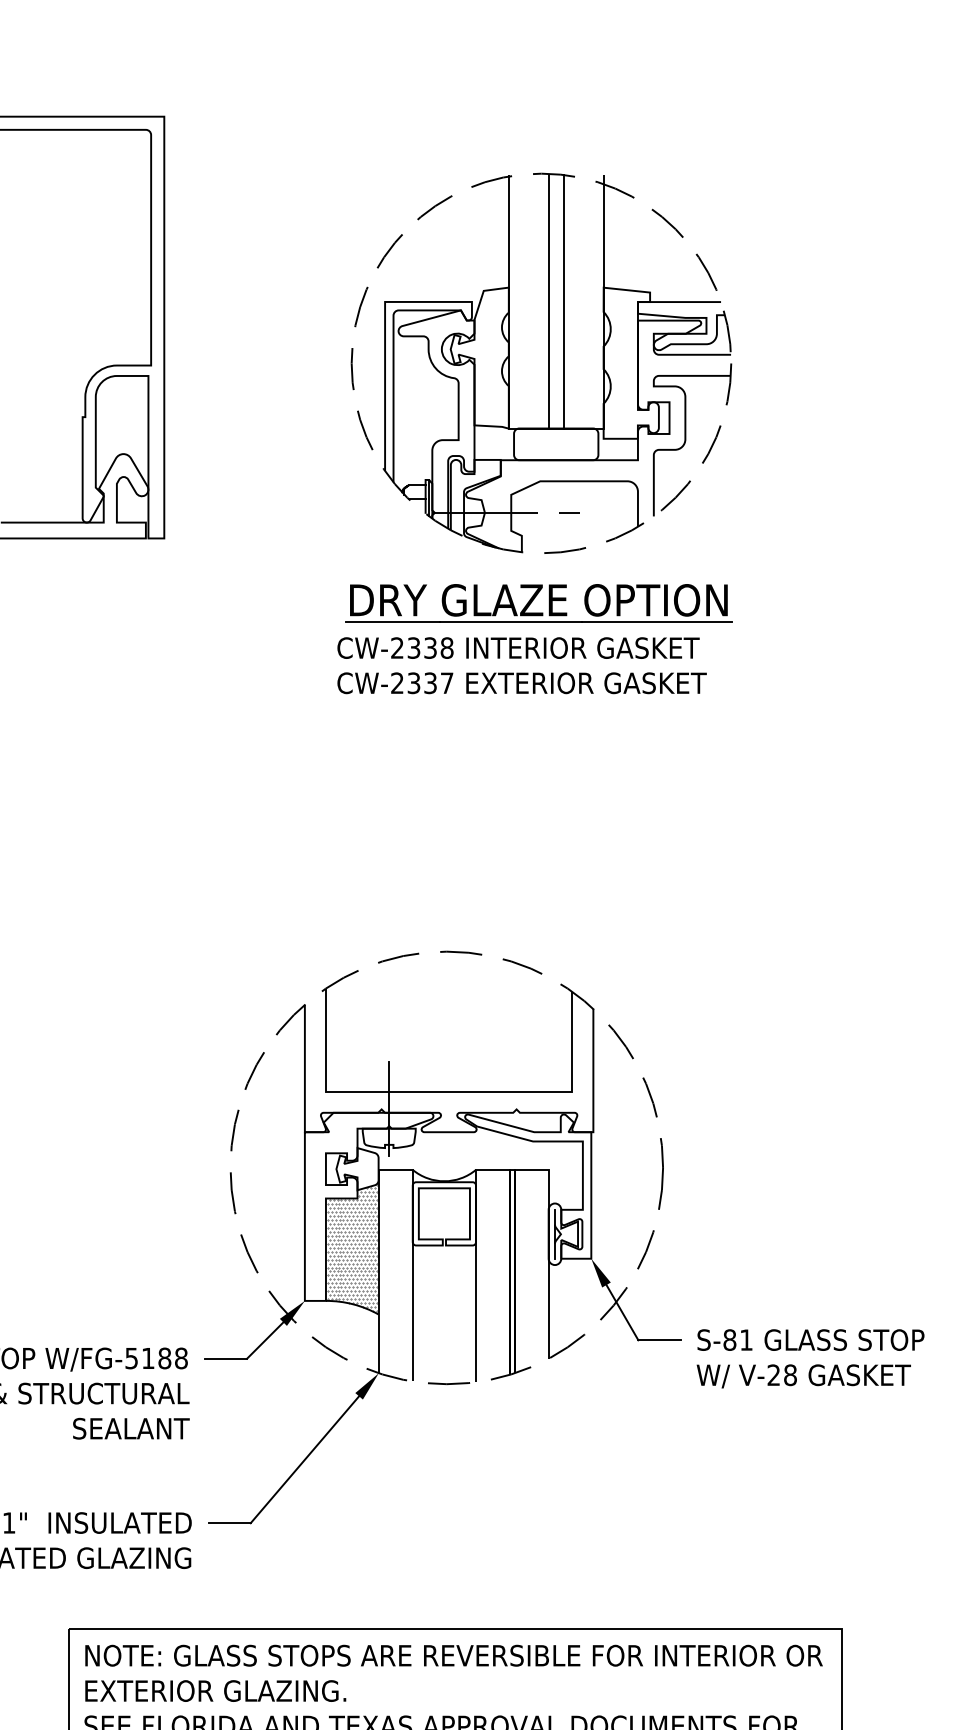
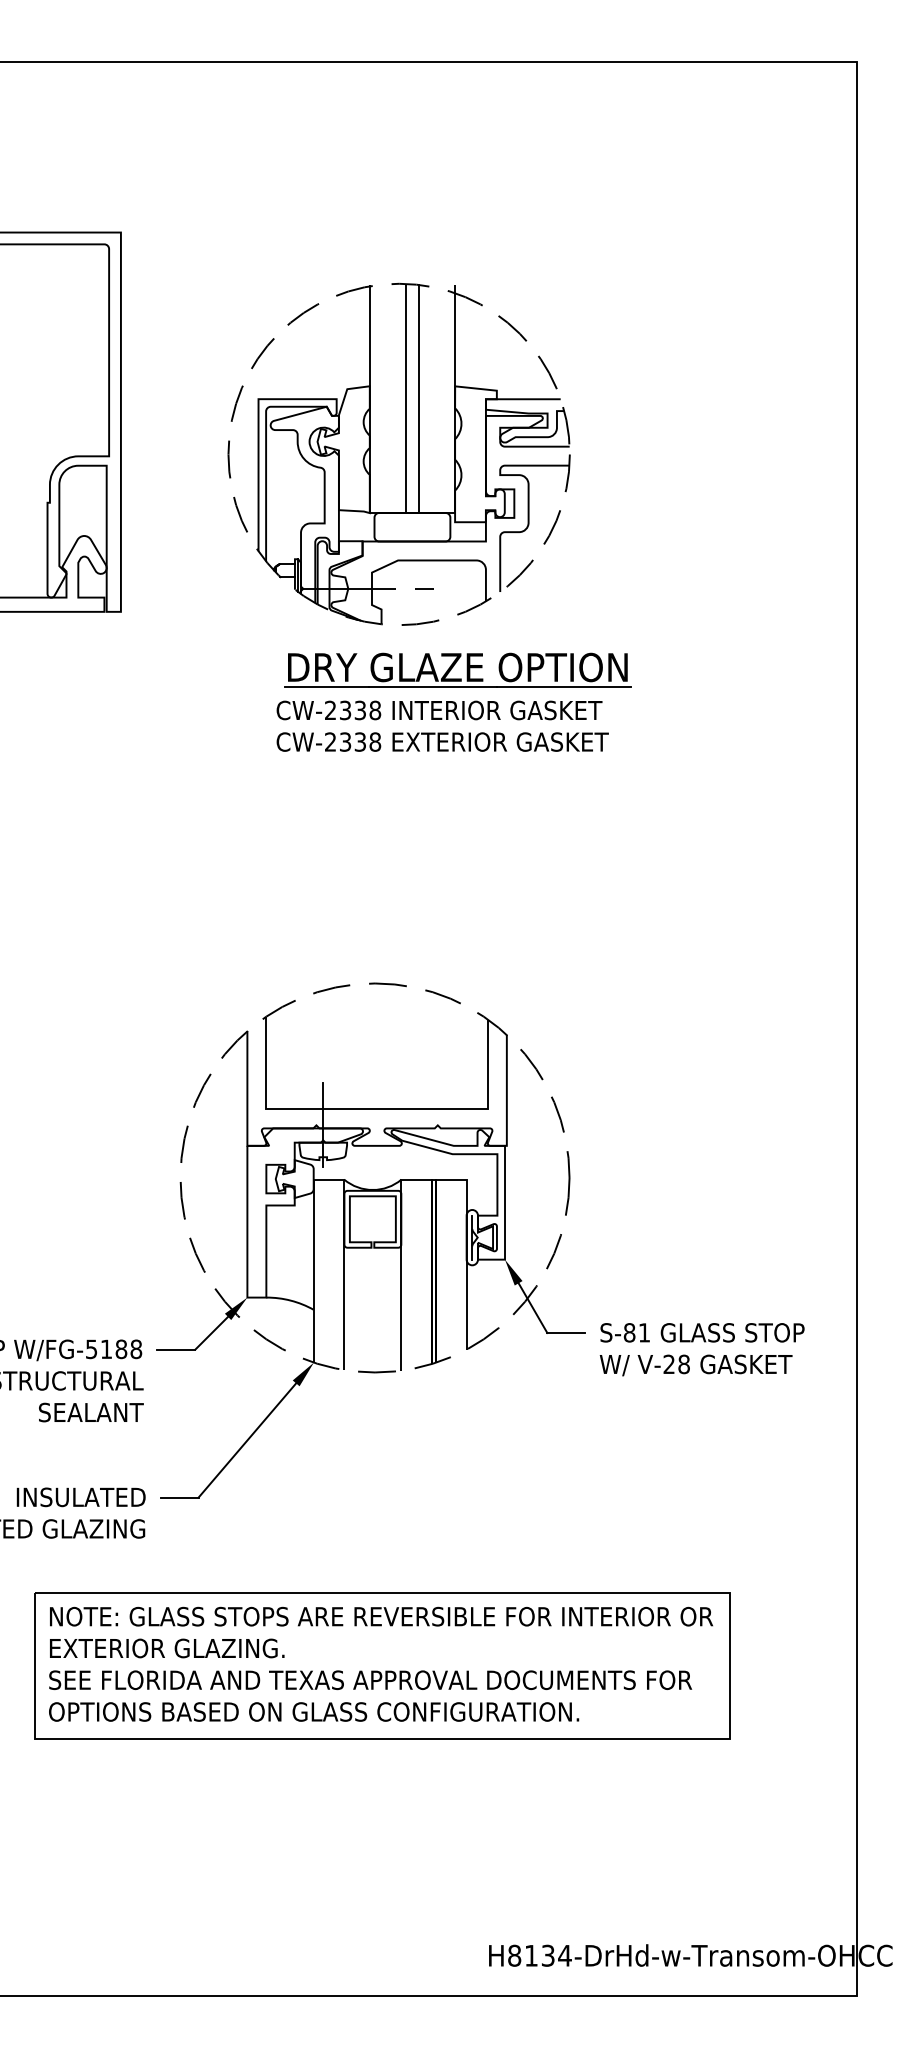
part: (548, 362) -> (405, 453), moved
text: (447, 682) -> (375, 741), CW-2337 -> CW-2338
hatch: (351, 1247) -> (289, 1249), removed

